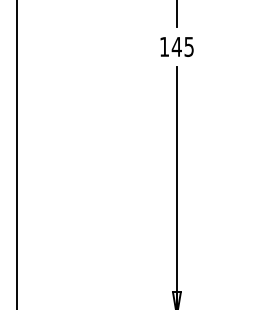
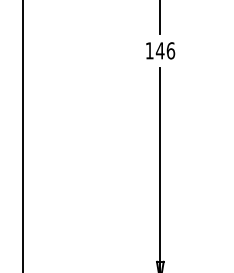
text: (188, 46) -> (170, 50), 145 -> 146

